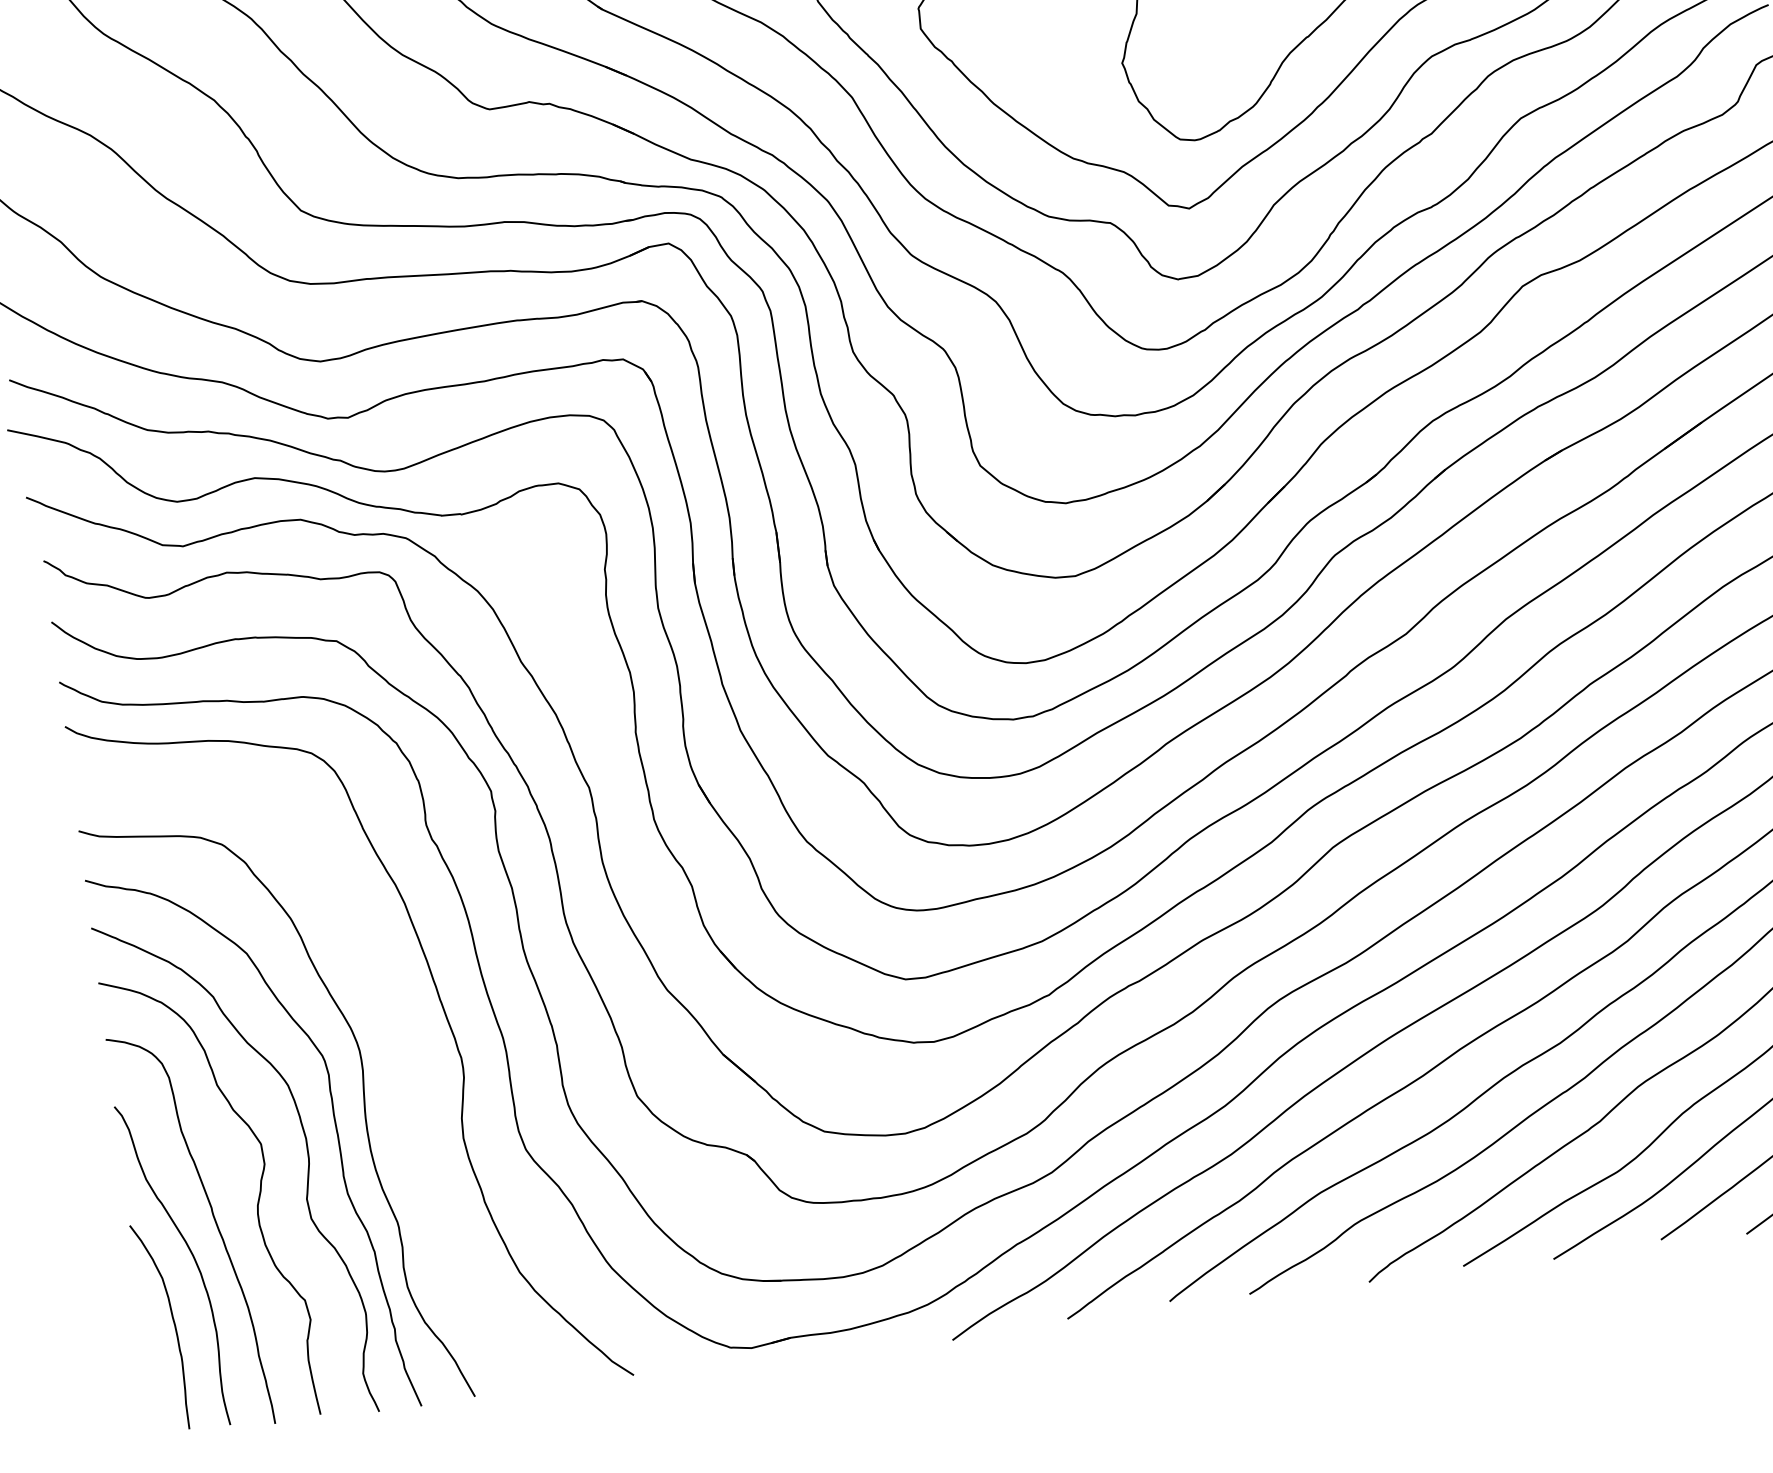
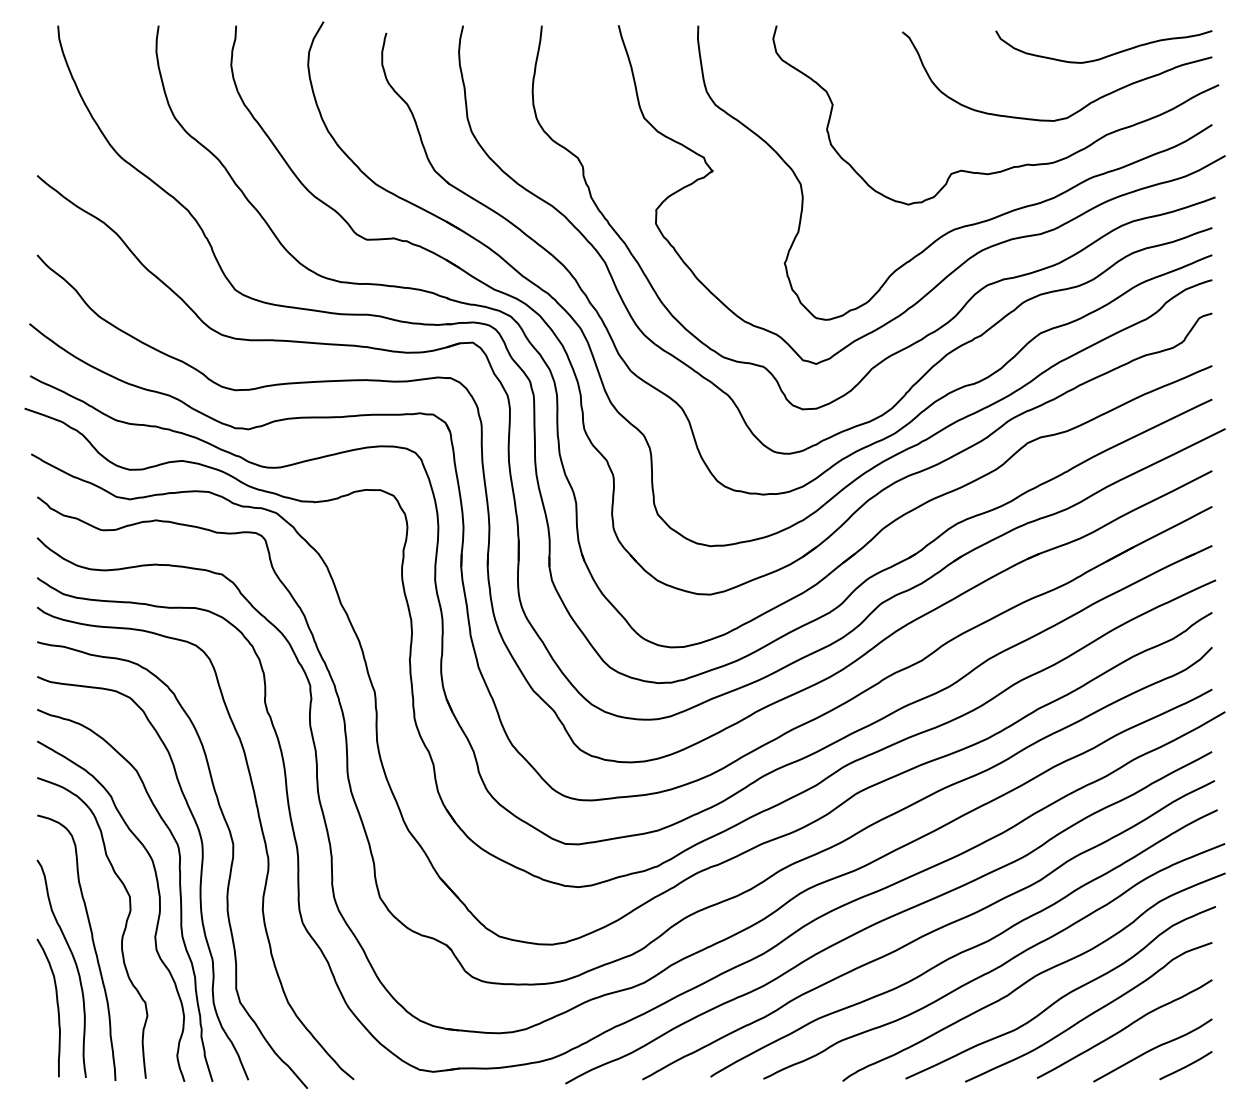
curve: (405, 1086) -> (229, 871), added

